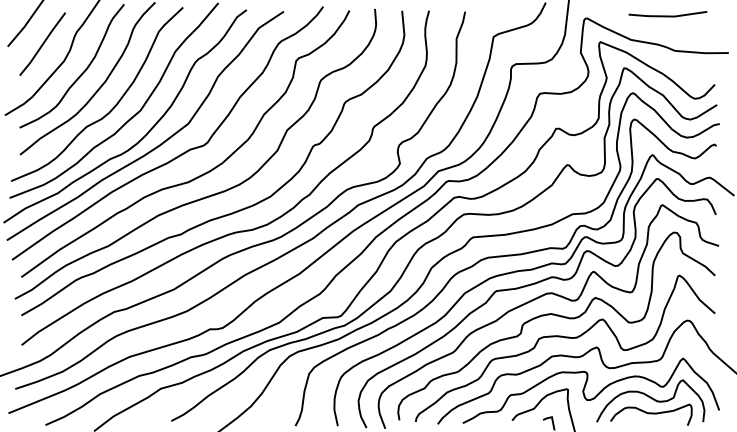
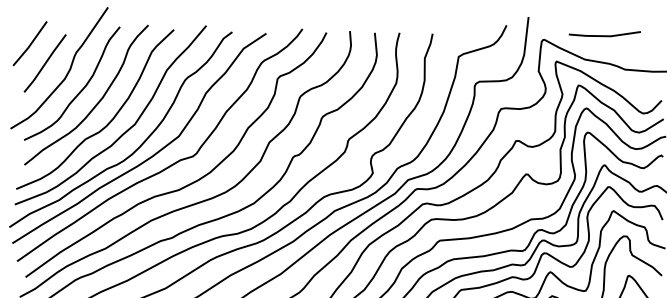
line: (667, 15) -> (604, 35), moved

